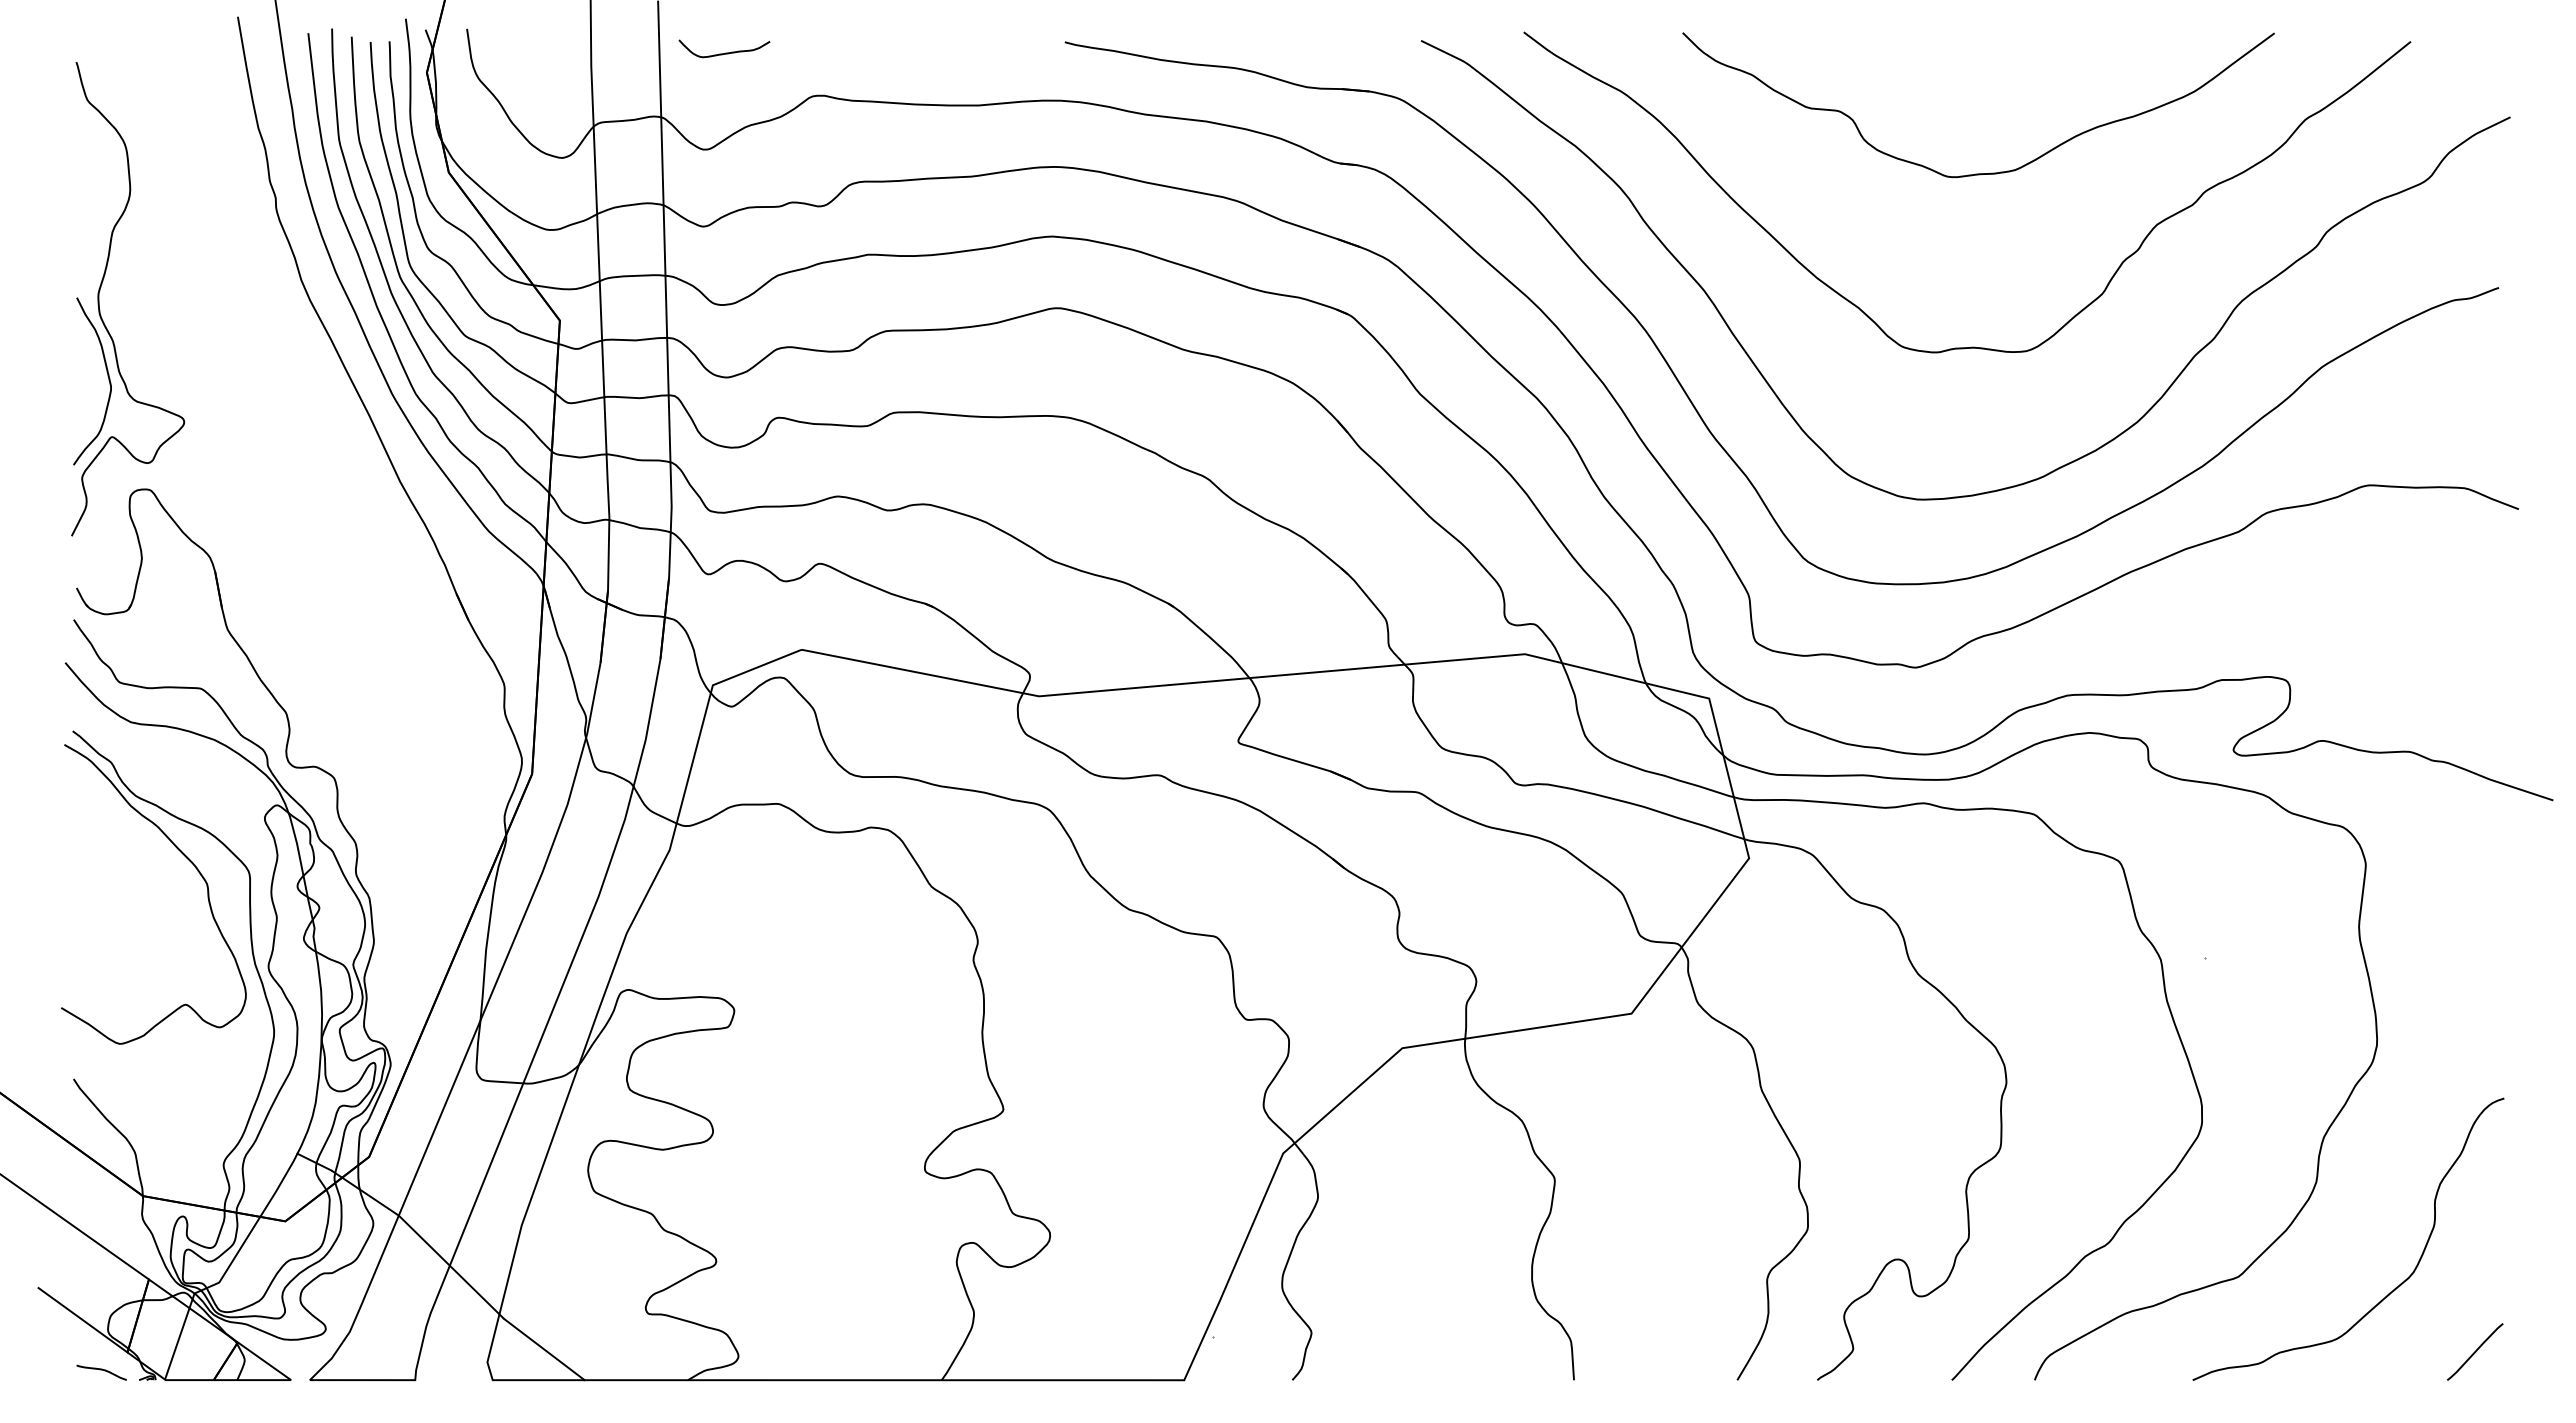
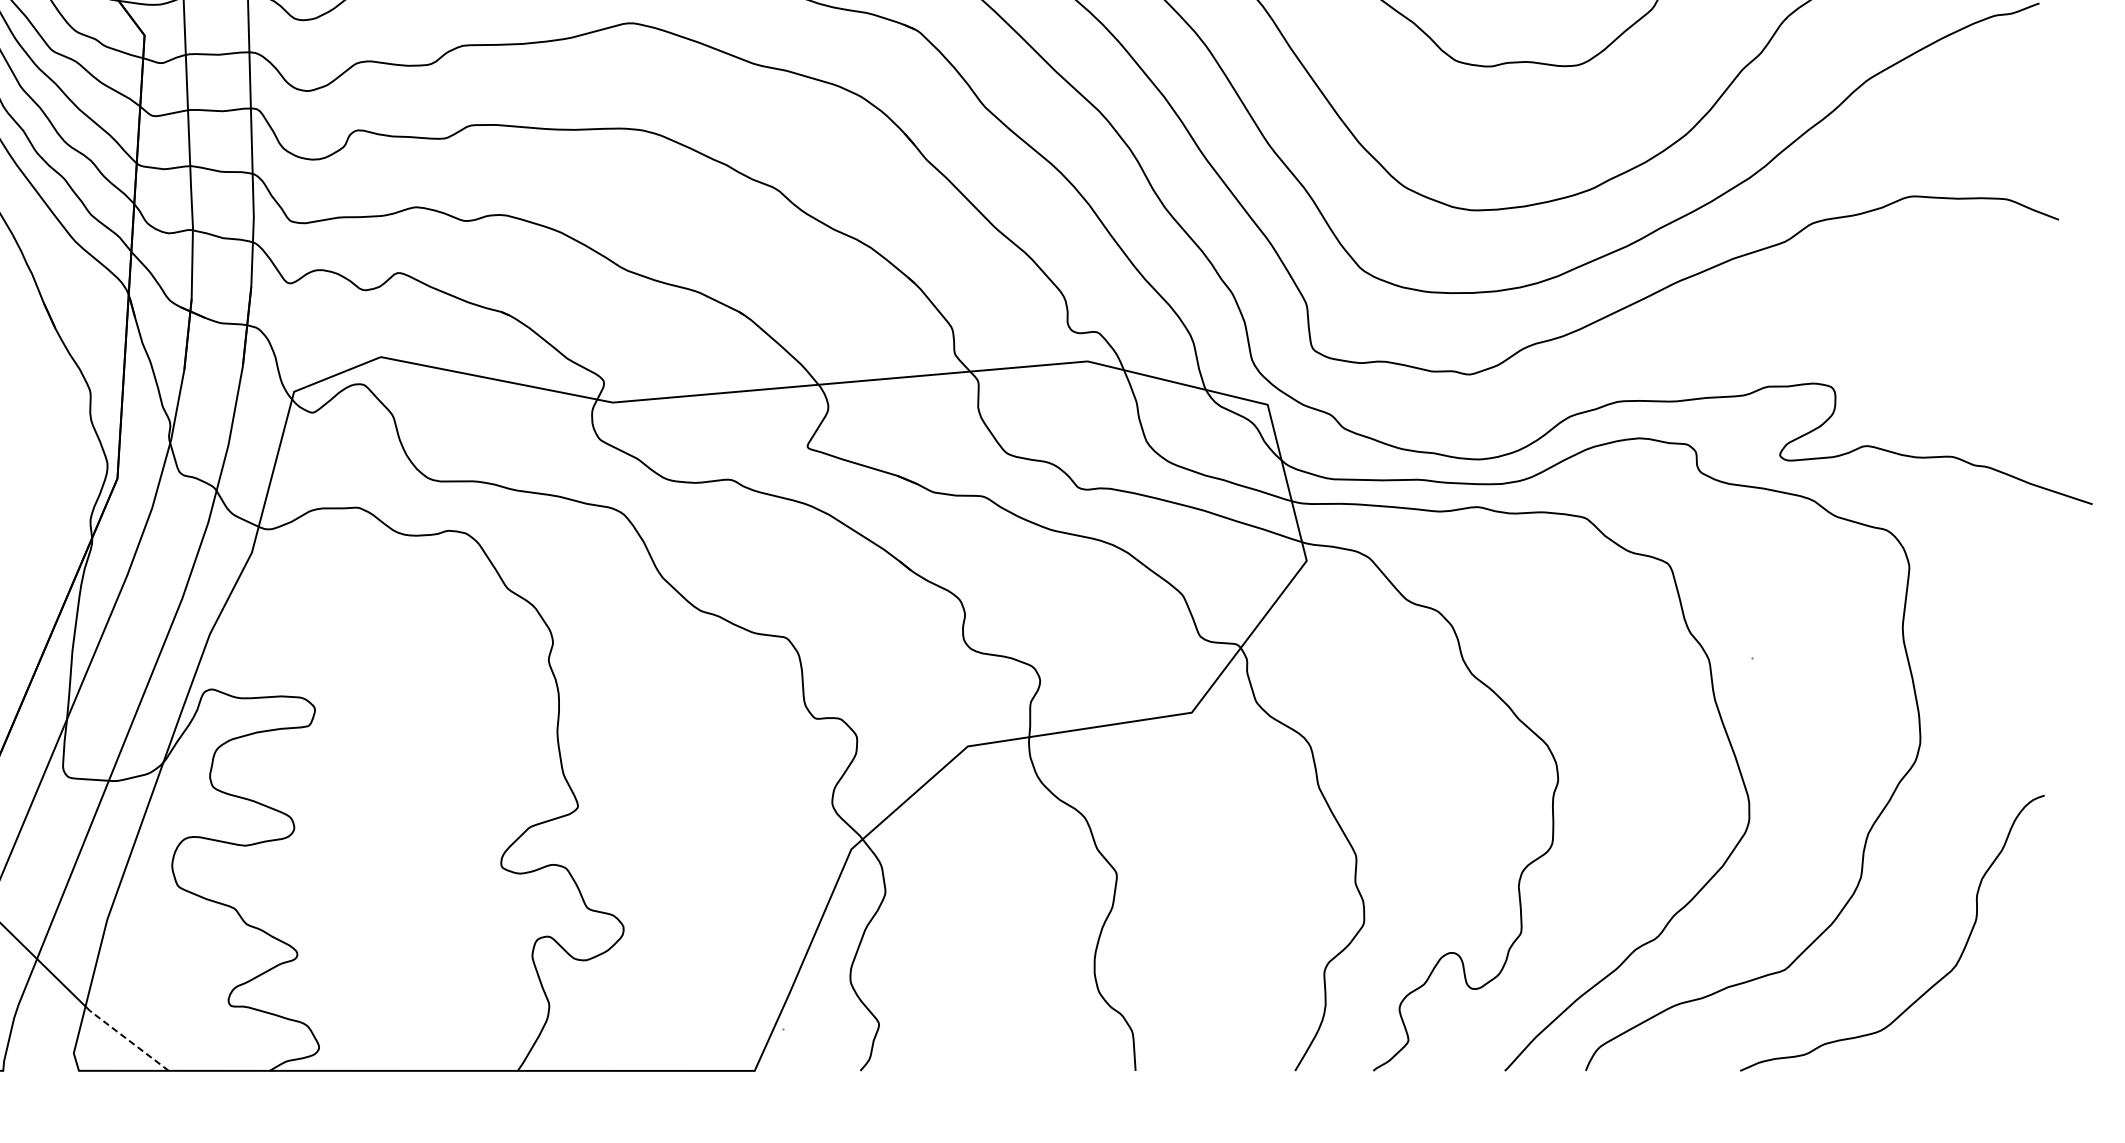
line: (544, 1349) -> (129, 1040), solid -> dashed
line: (2475, 1351) -> (2016, 1042), removed

